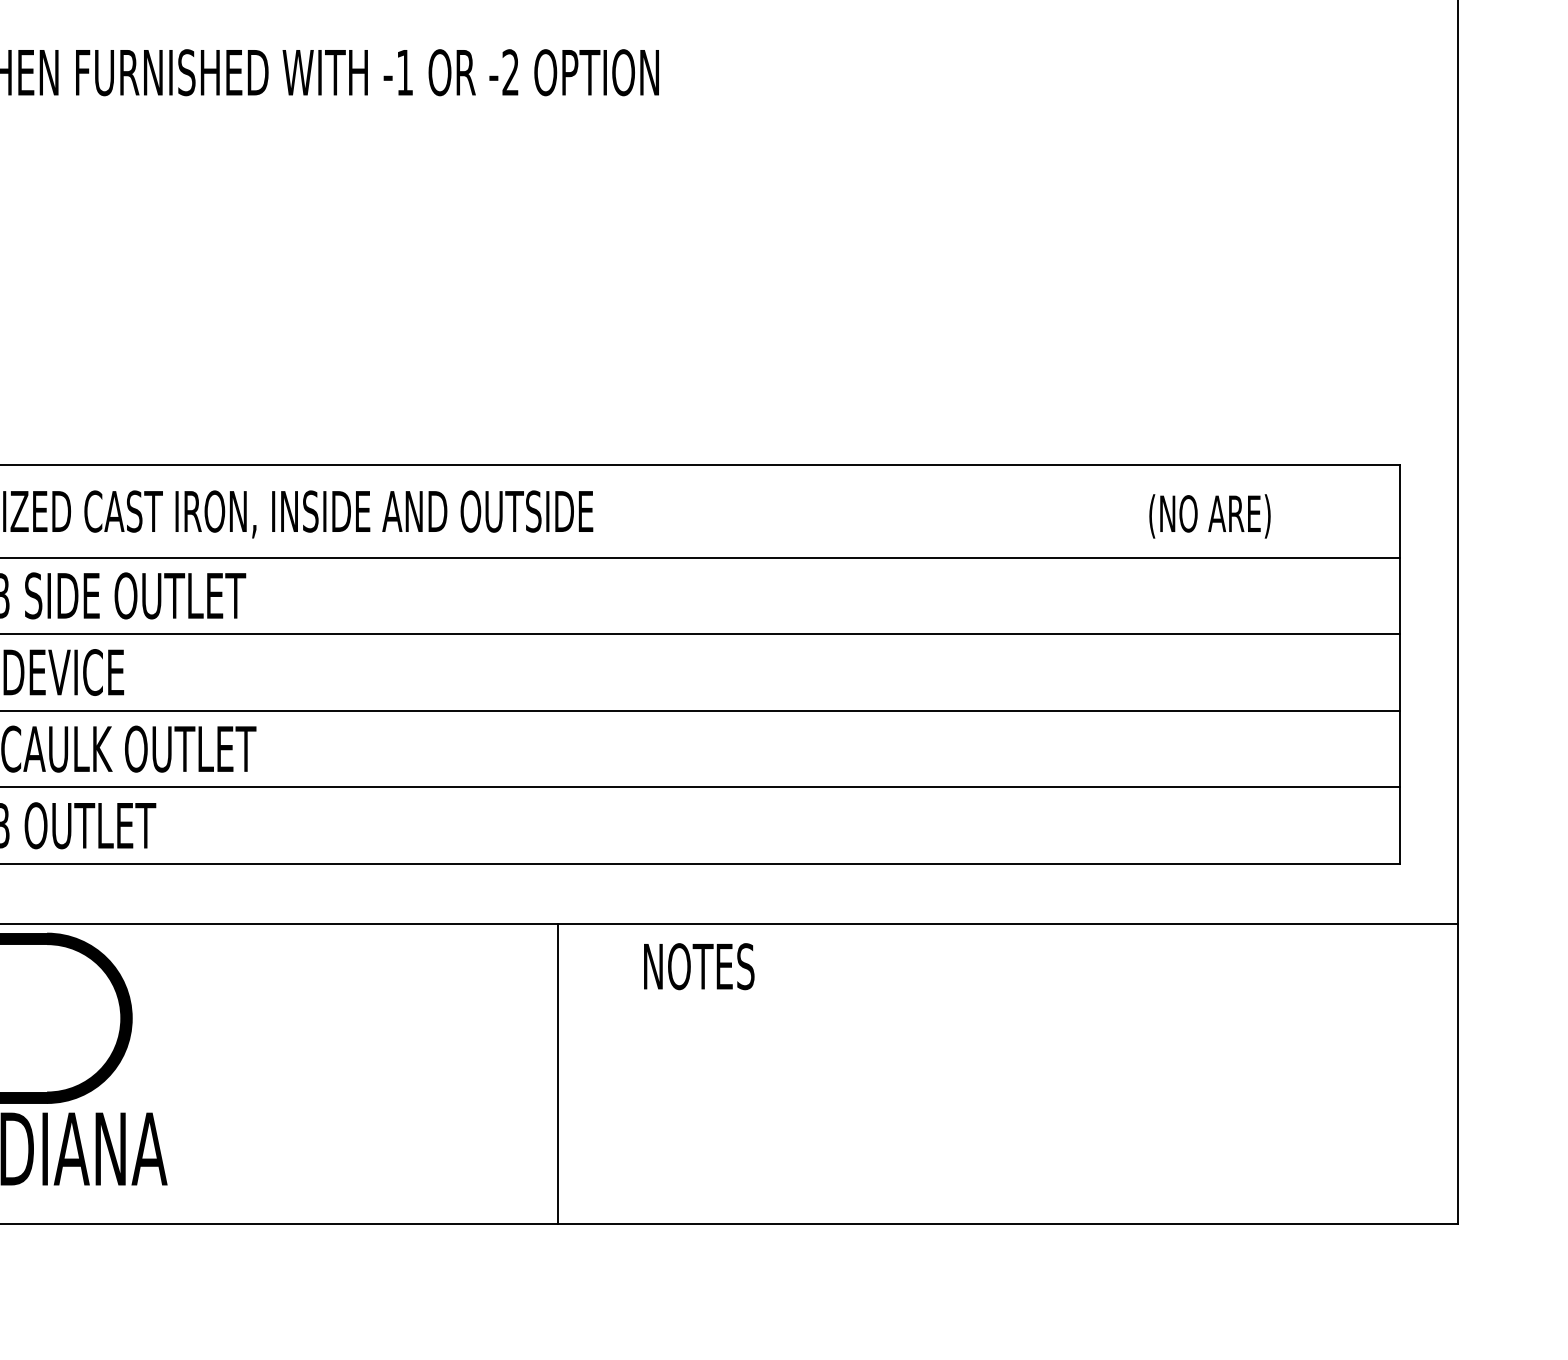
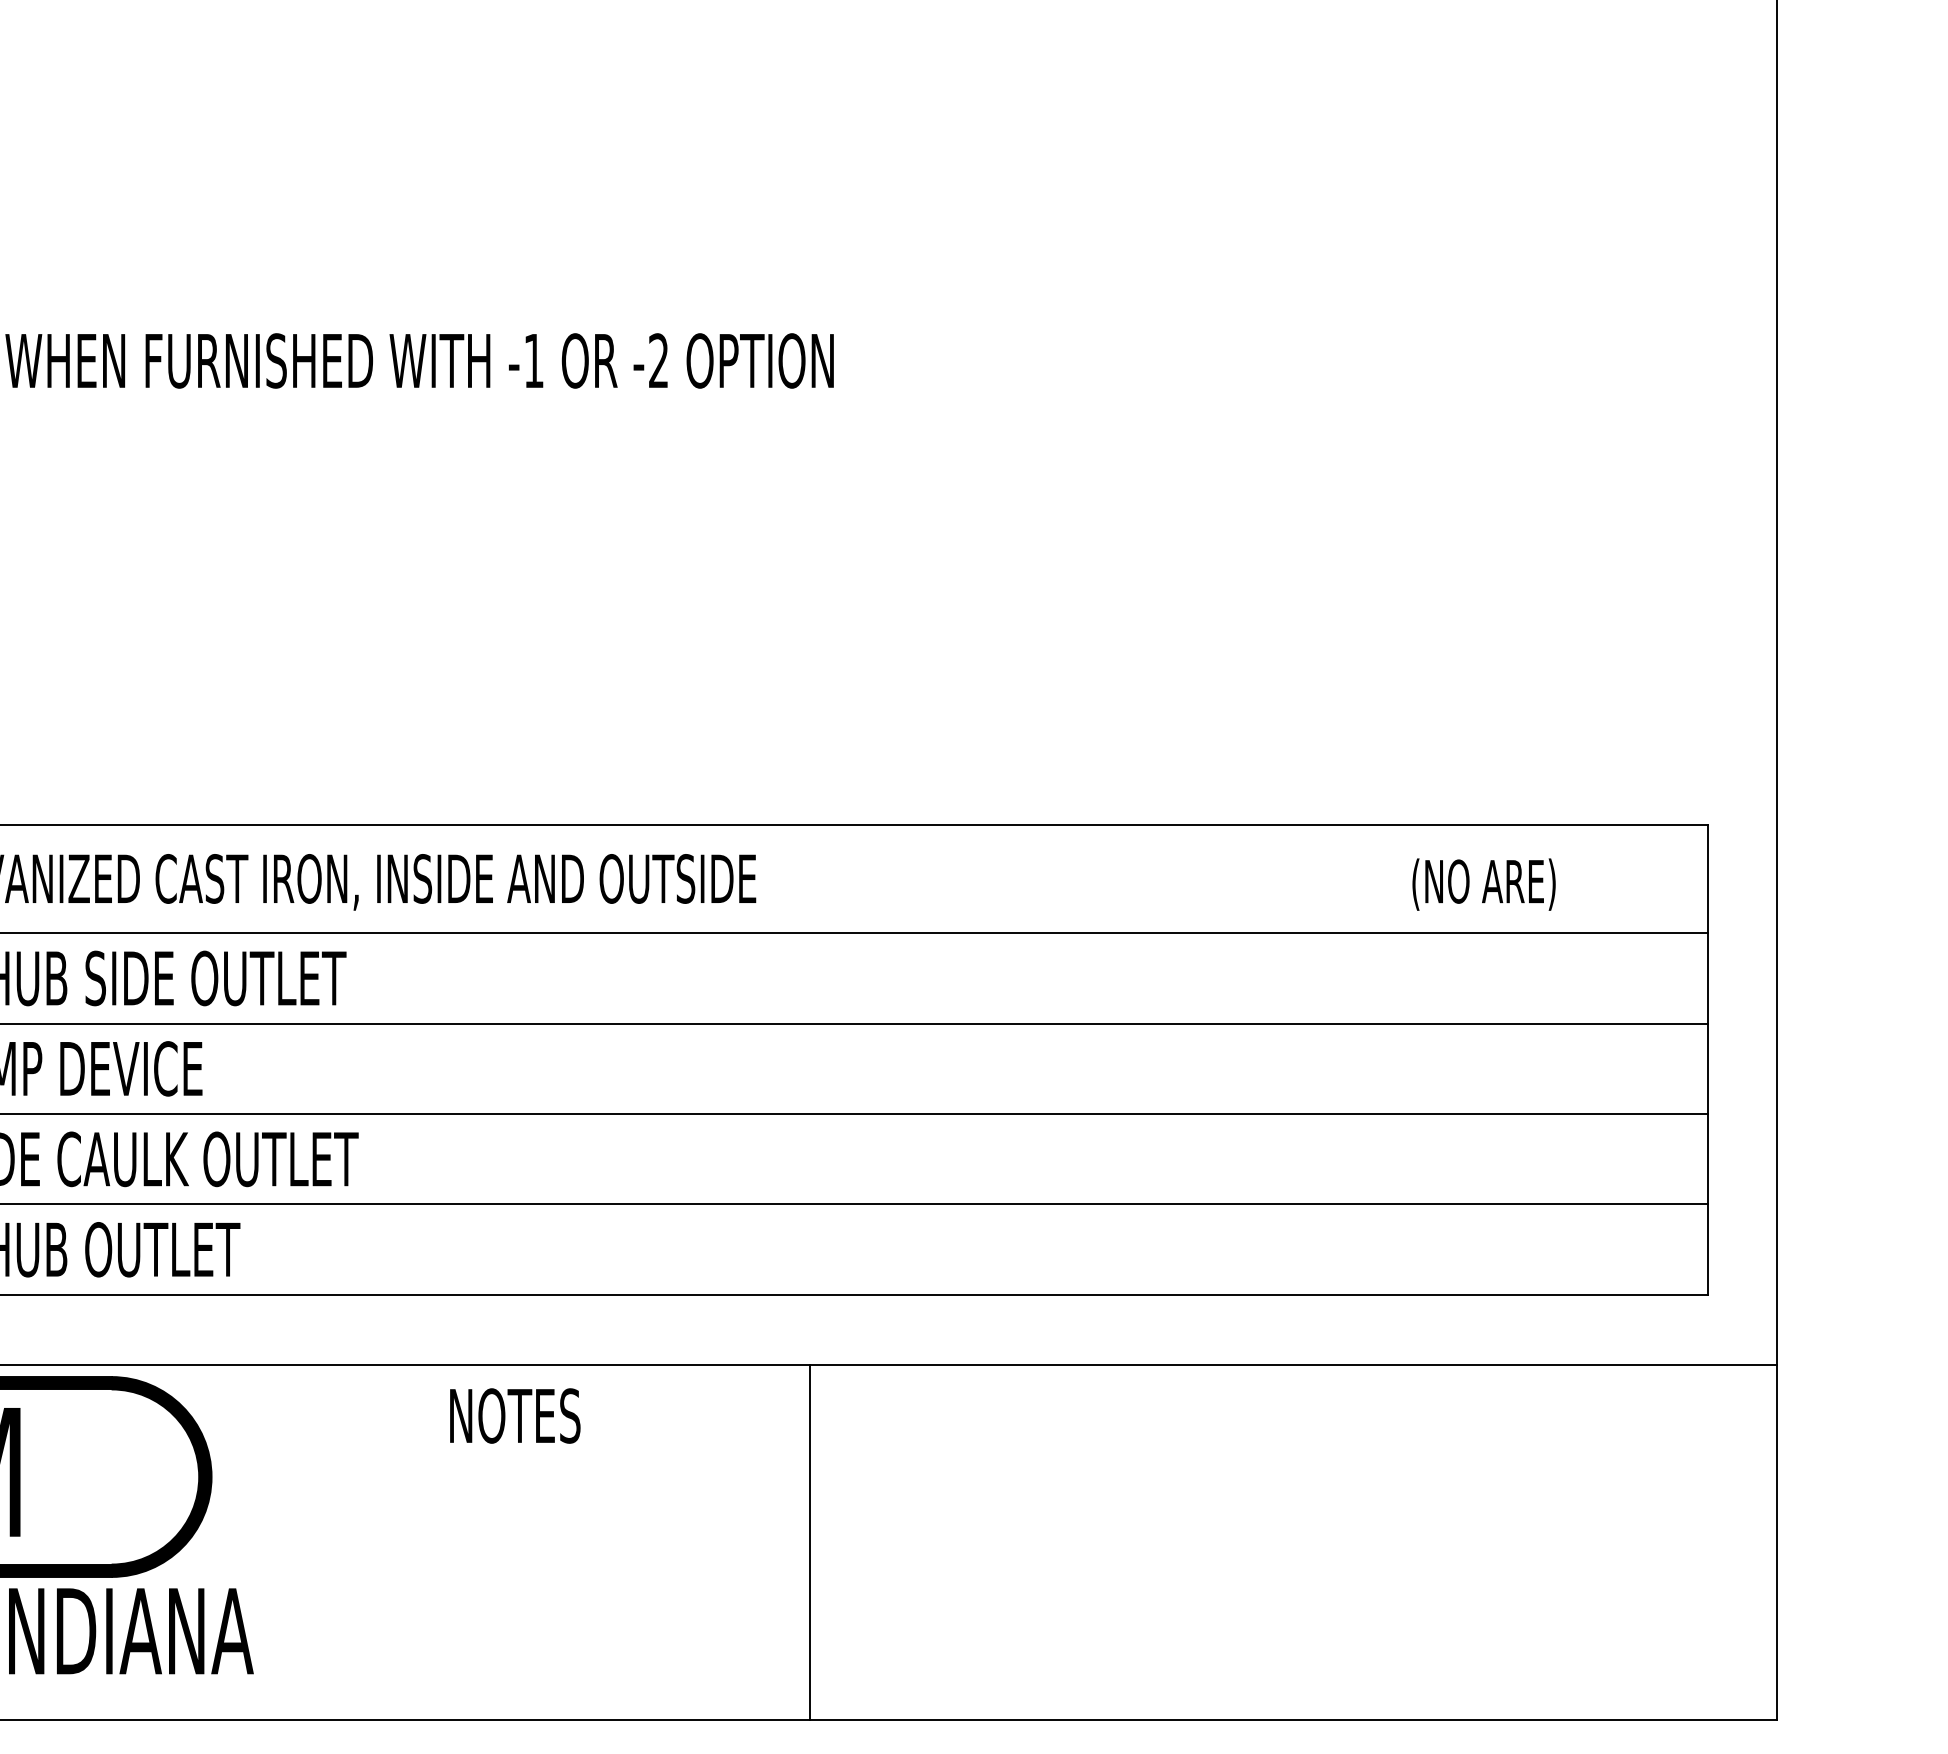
text: (699, 966) -> (515, 1415), moved
line: (557, 1073) -> (809, 1542), moved

